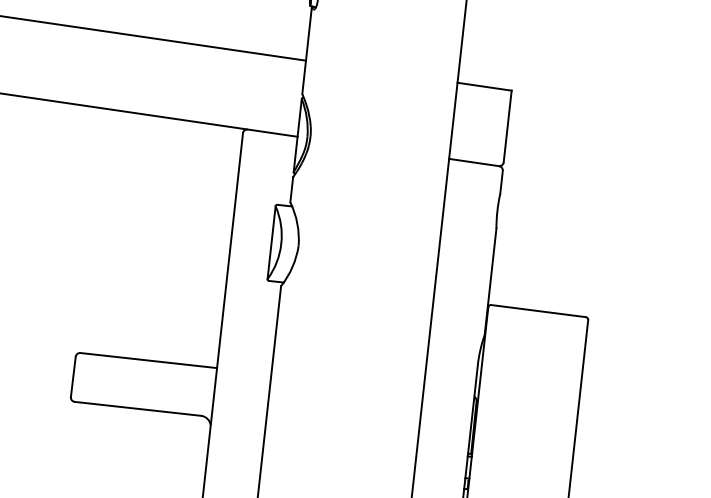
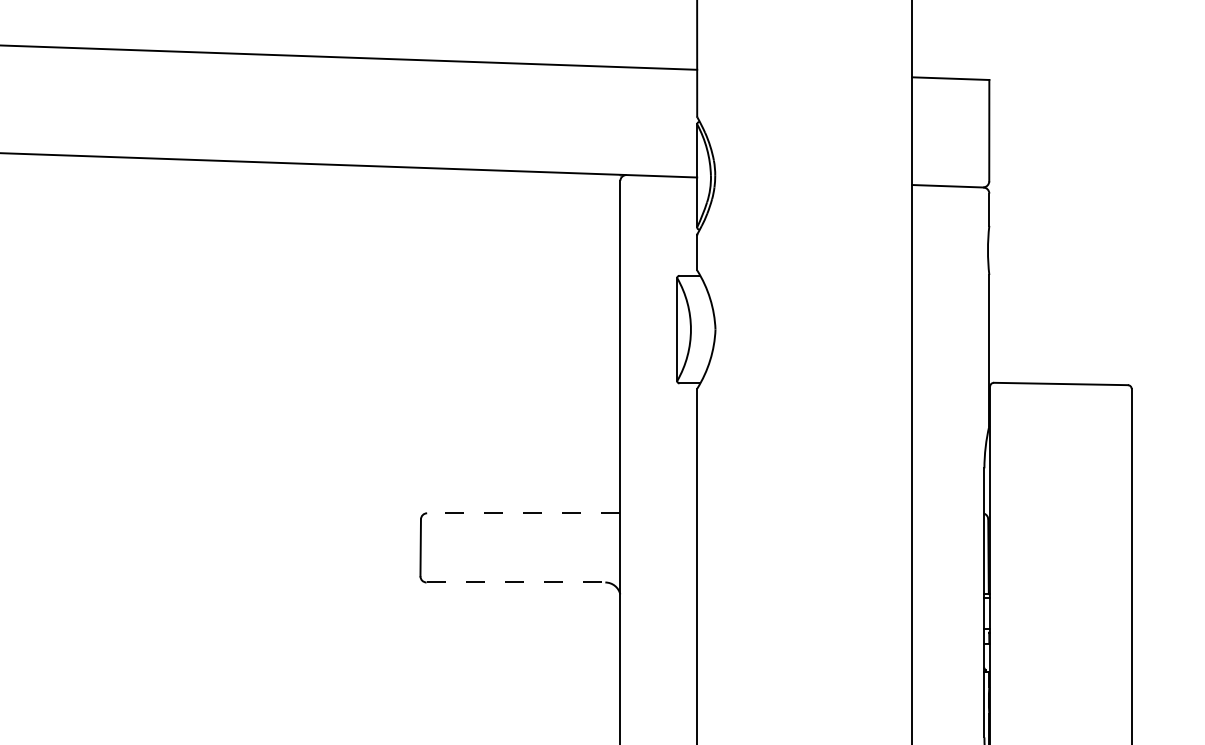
line: (148, 360) -> (523, 513), solid -> dashed
line: (138, 408) -> (516, 582), solid -> dashed

